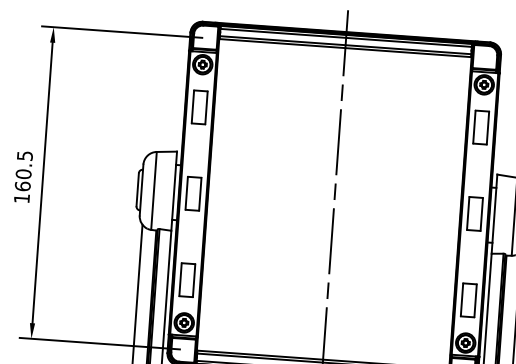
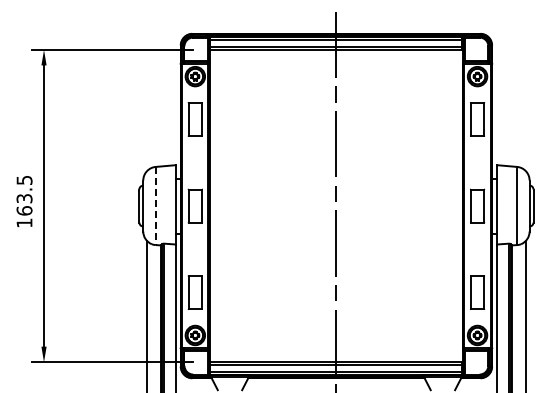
text: (23, 174) -> (24, 198), 160.5 -> 163.5
line: (153, 191) -> (155, 206), solid -> dashed

